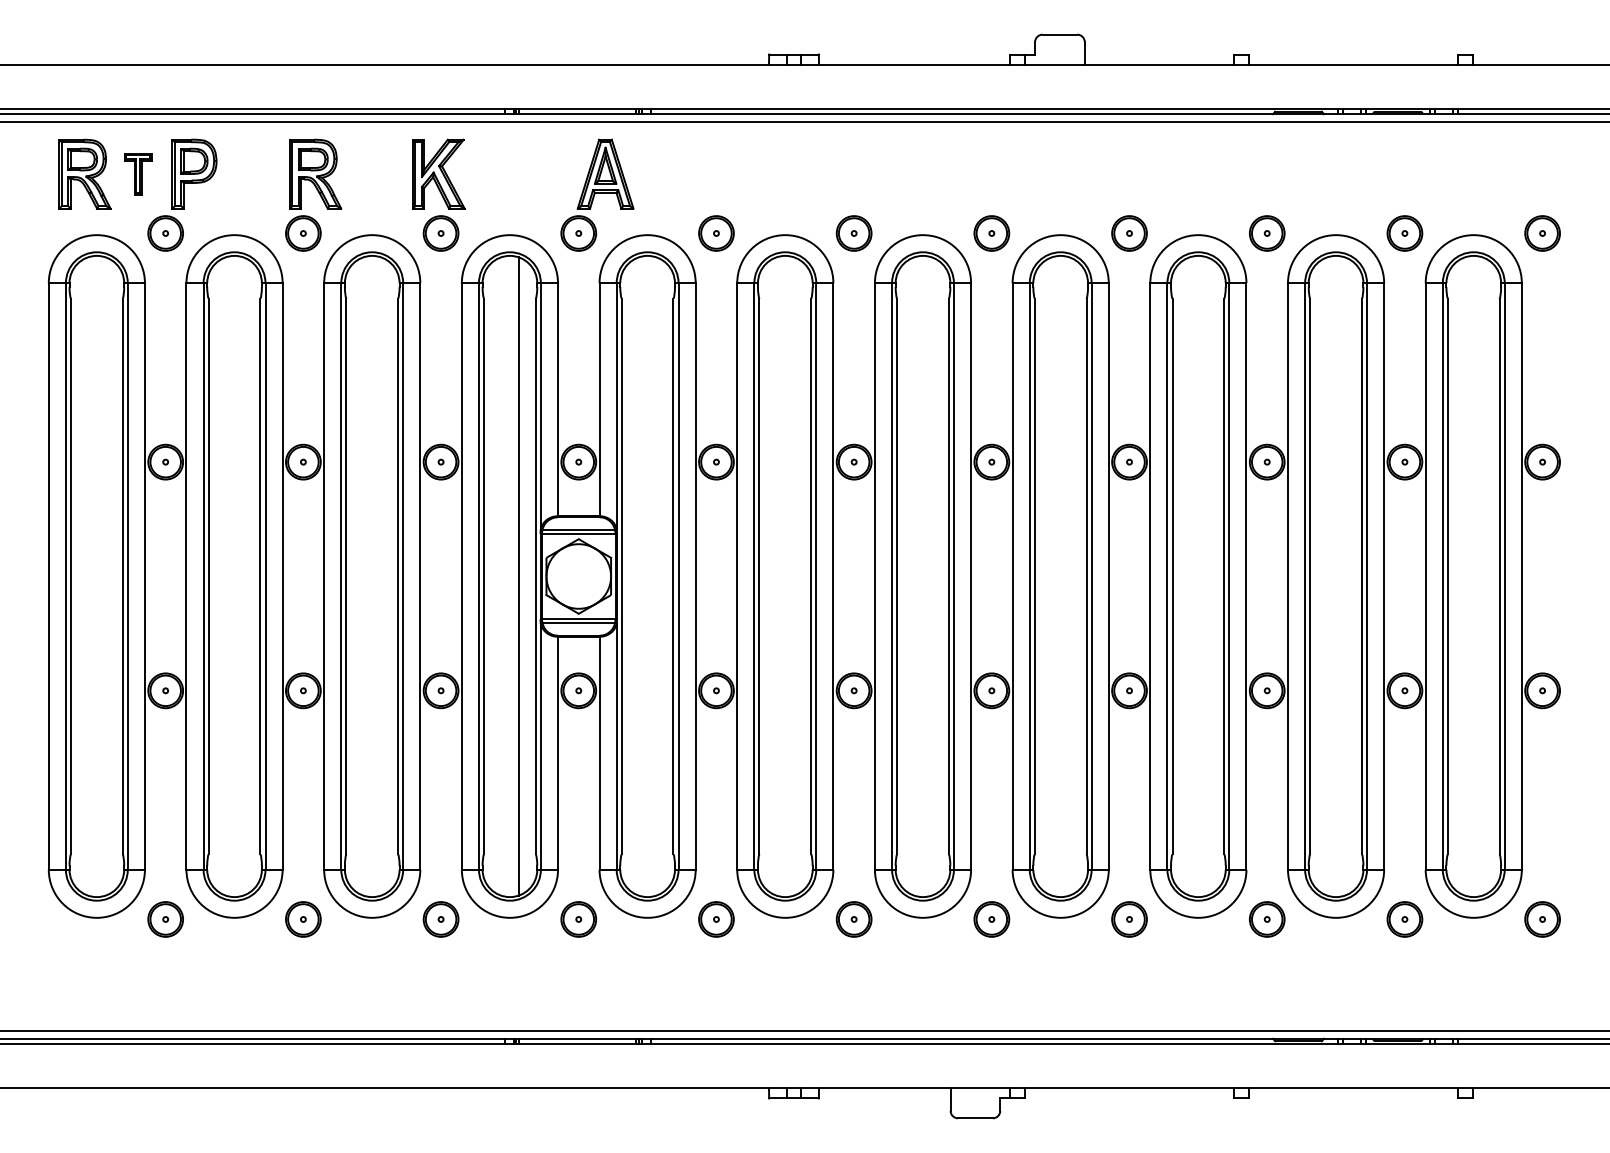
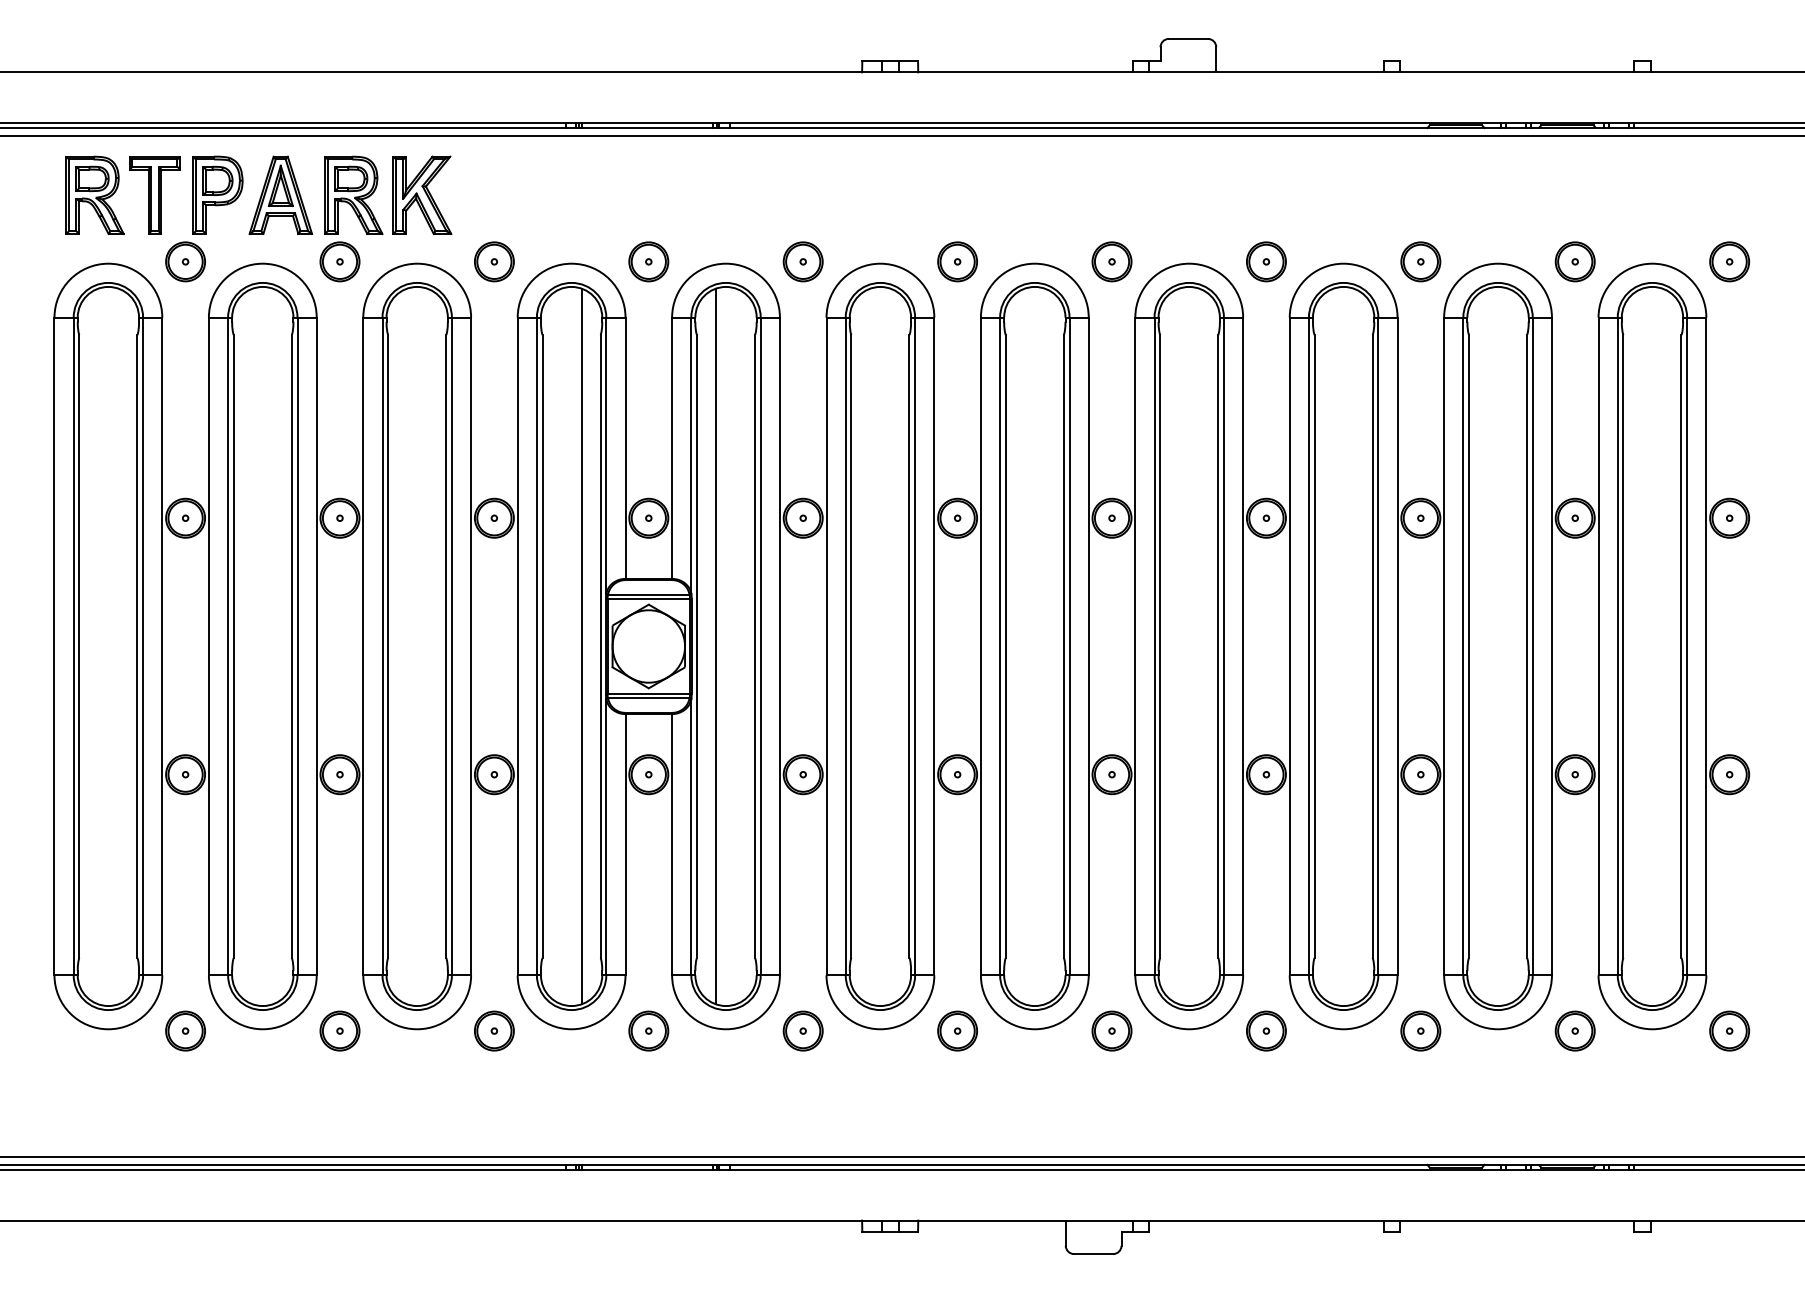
part: (438, 173) -> (421, 194), moved
part: (605, 173) -> (280, 194), moved
part: (138, 174) -> (155, 195), size x1.67
line: (638, 576) -> (715, 646), added

